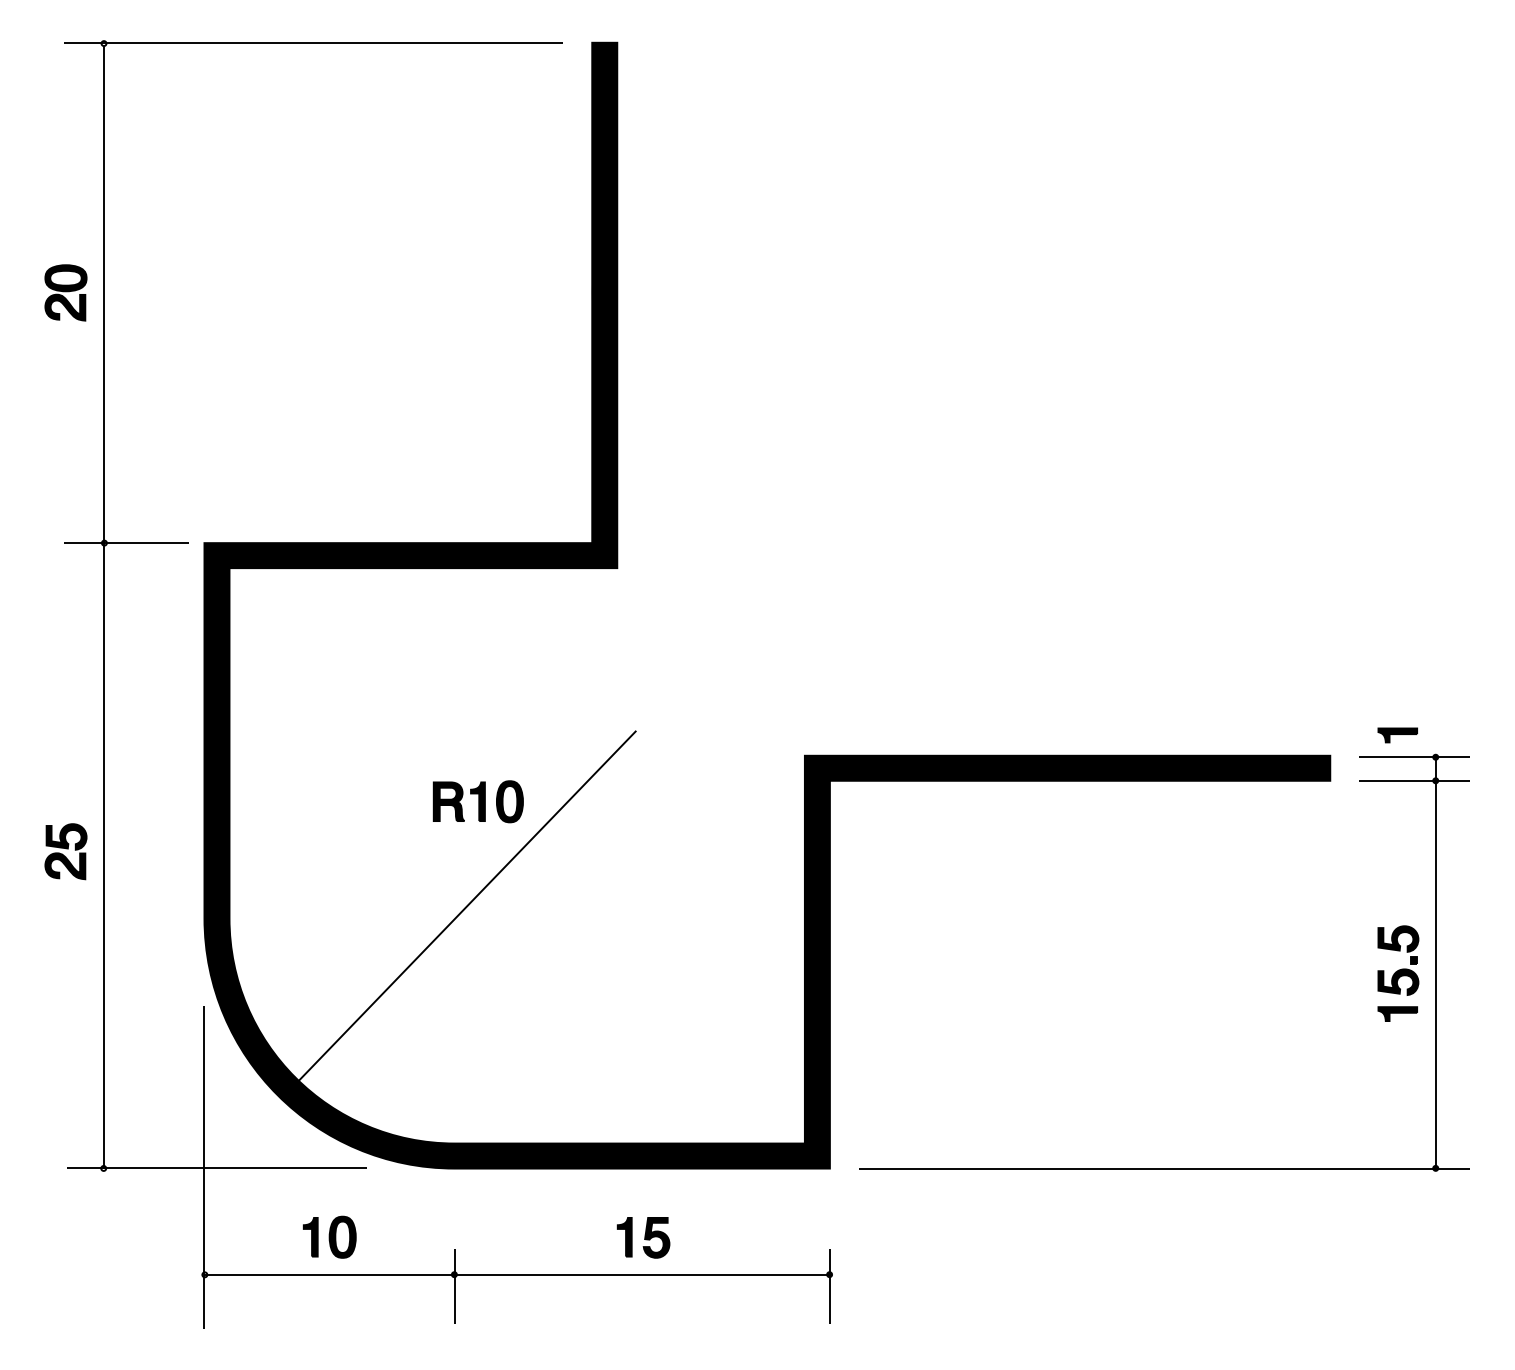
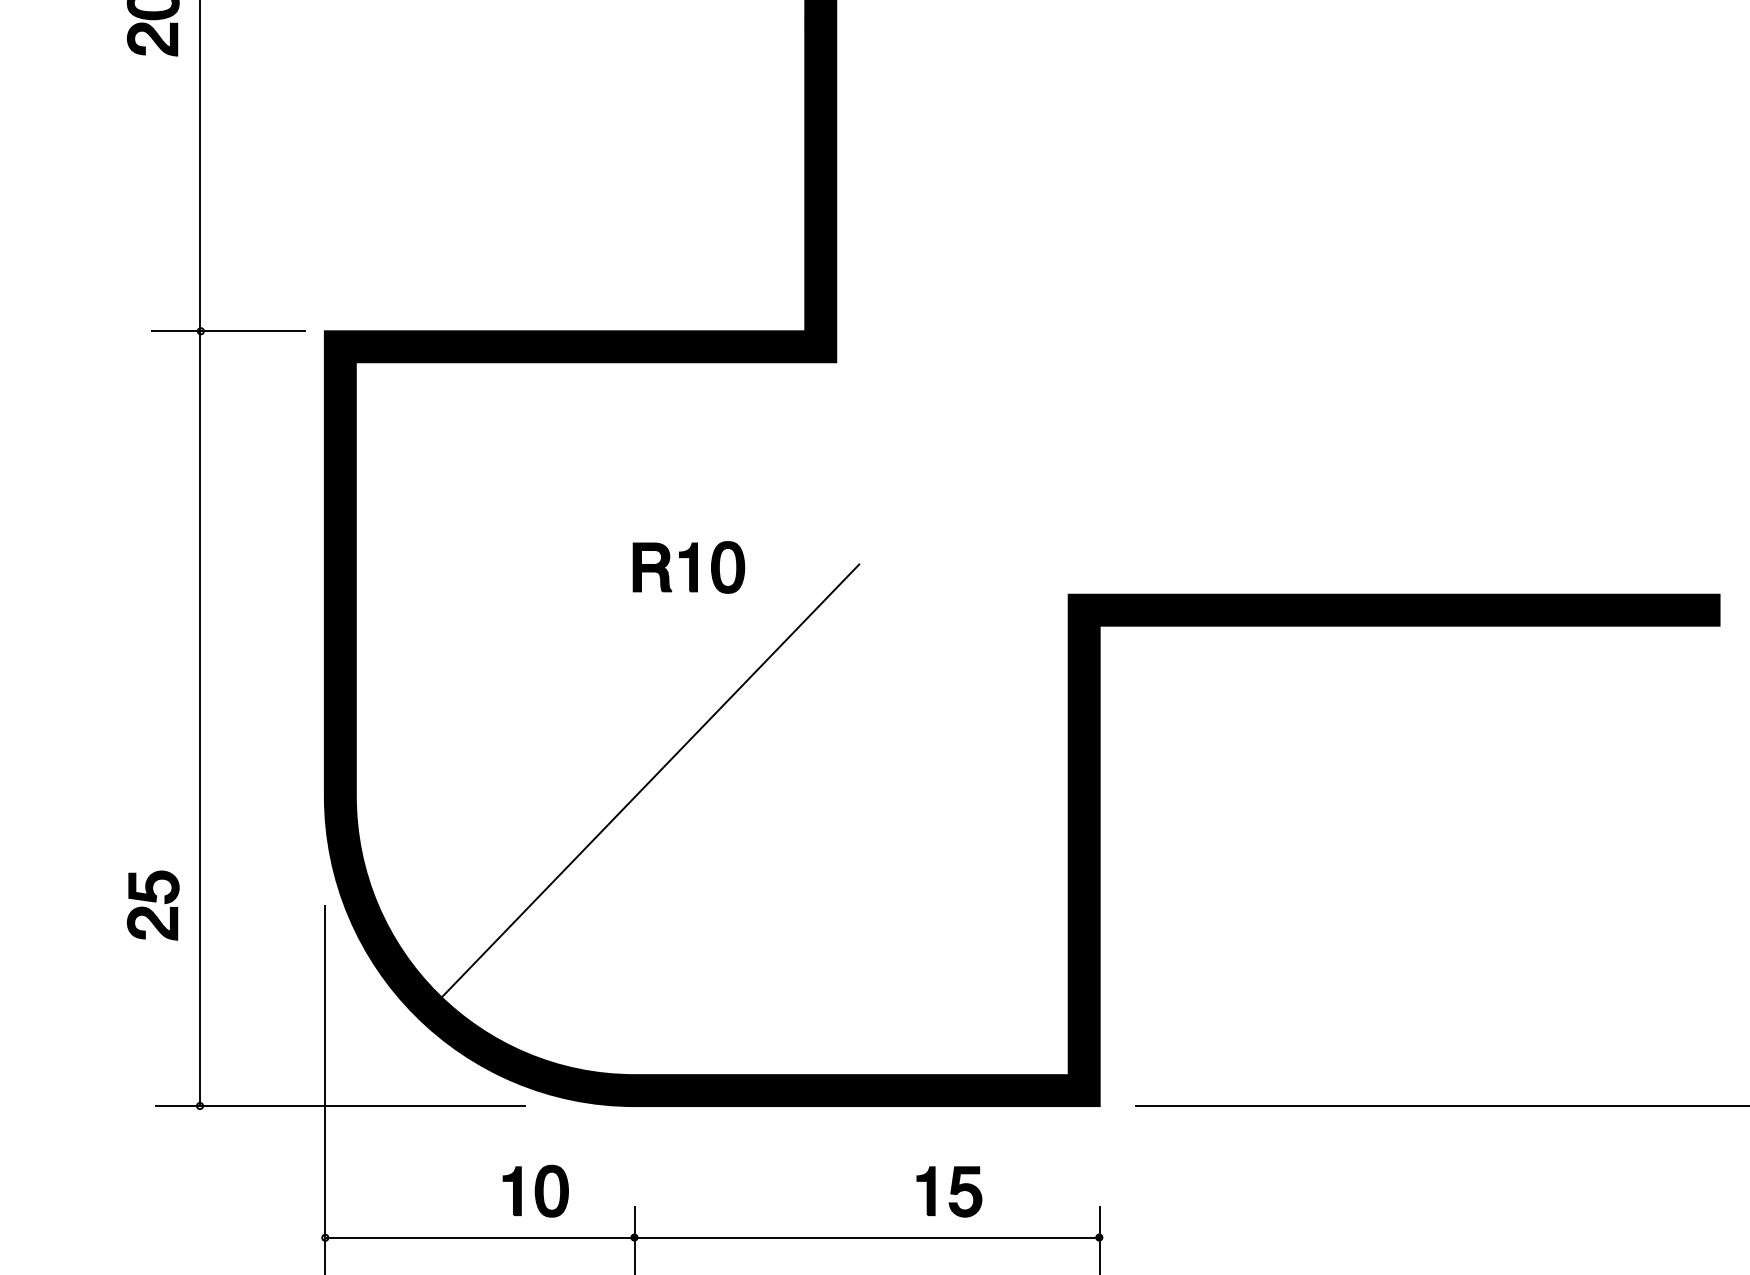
part: (477, 801) -> (687, 567), moved
part: (65, 851) -> (152, 905), moved
part: (329, 1236) -> (535, 1190), moved
part: (643, 1237) -> (949, 1191), moved

